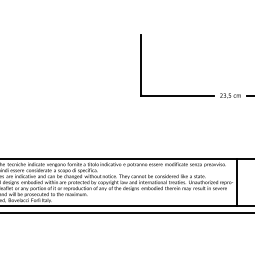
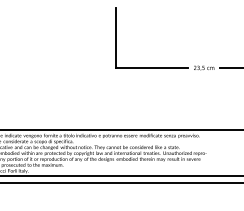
line: (237, 181) -> (210, 152), removed

